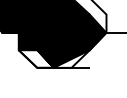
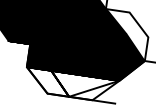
fill: (63, 58) -> (83, 86), removed

